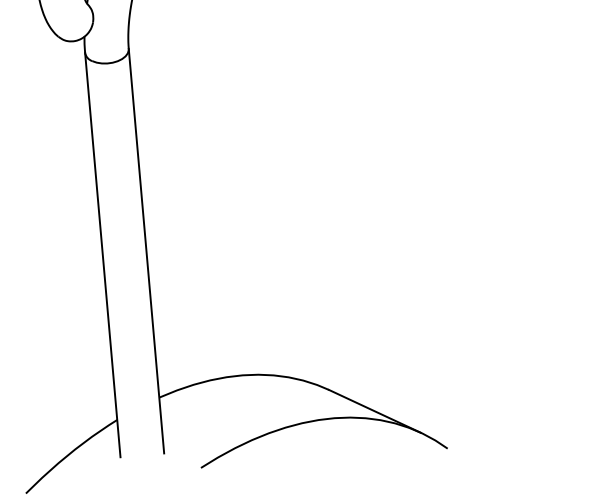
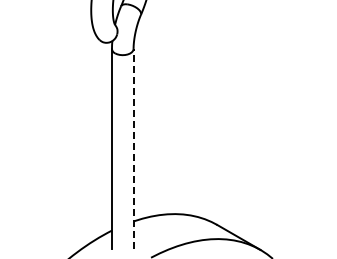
line: (146, 250) -> (133, 148), solid -> dashed

